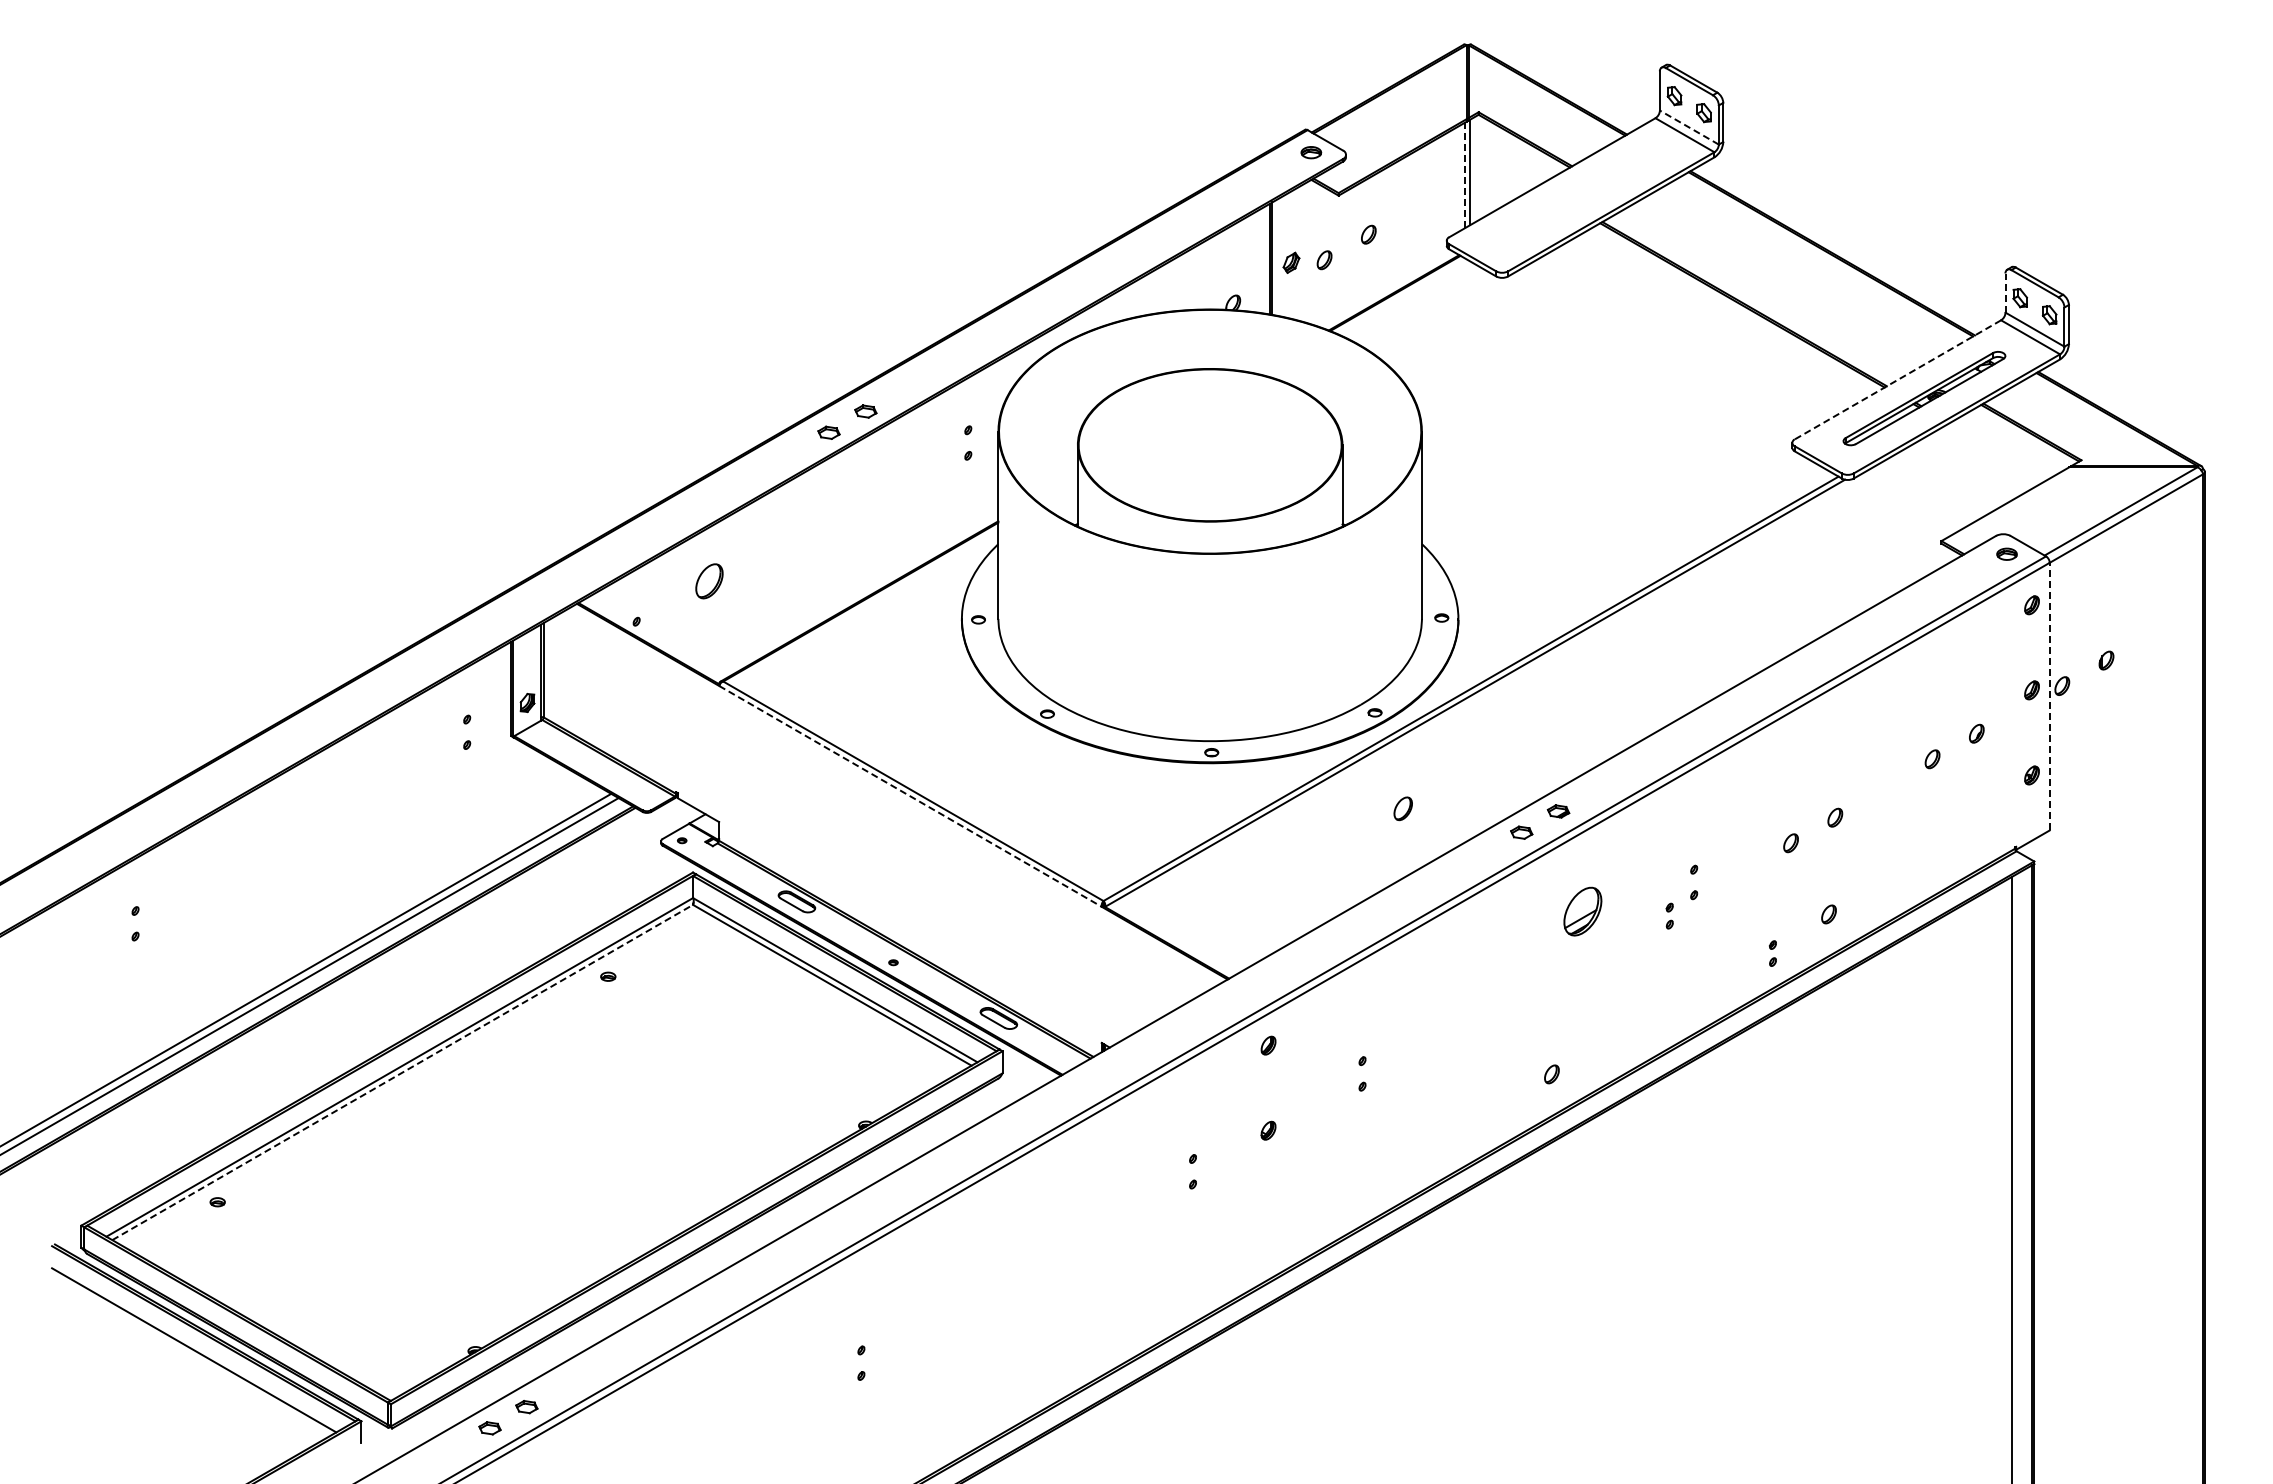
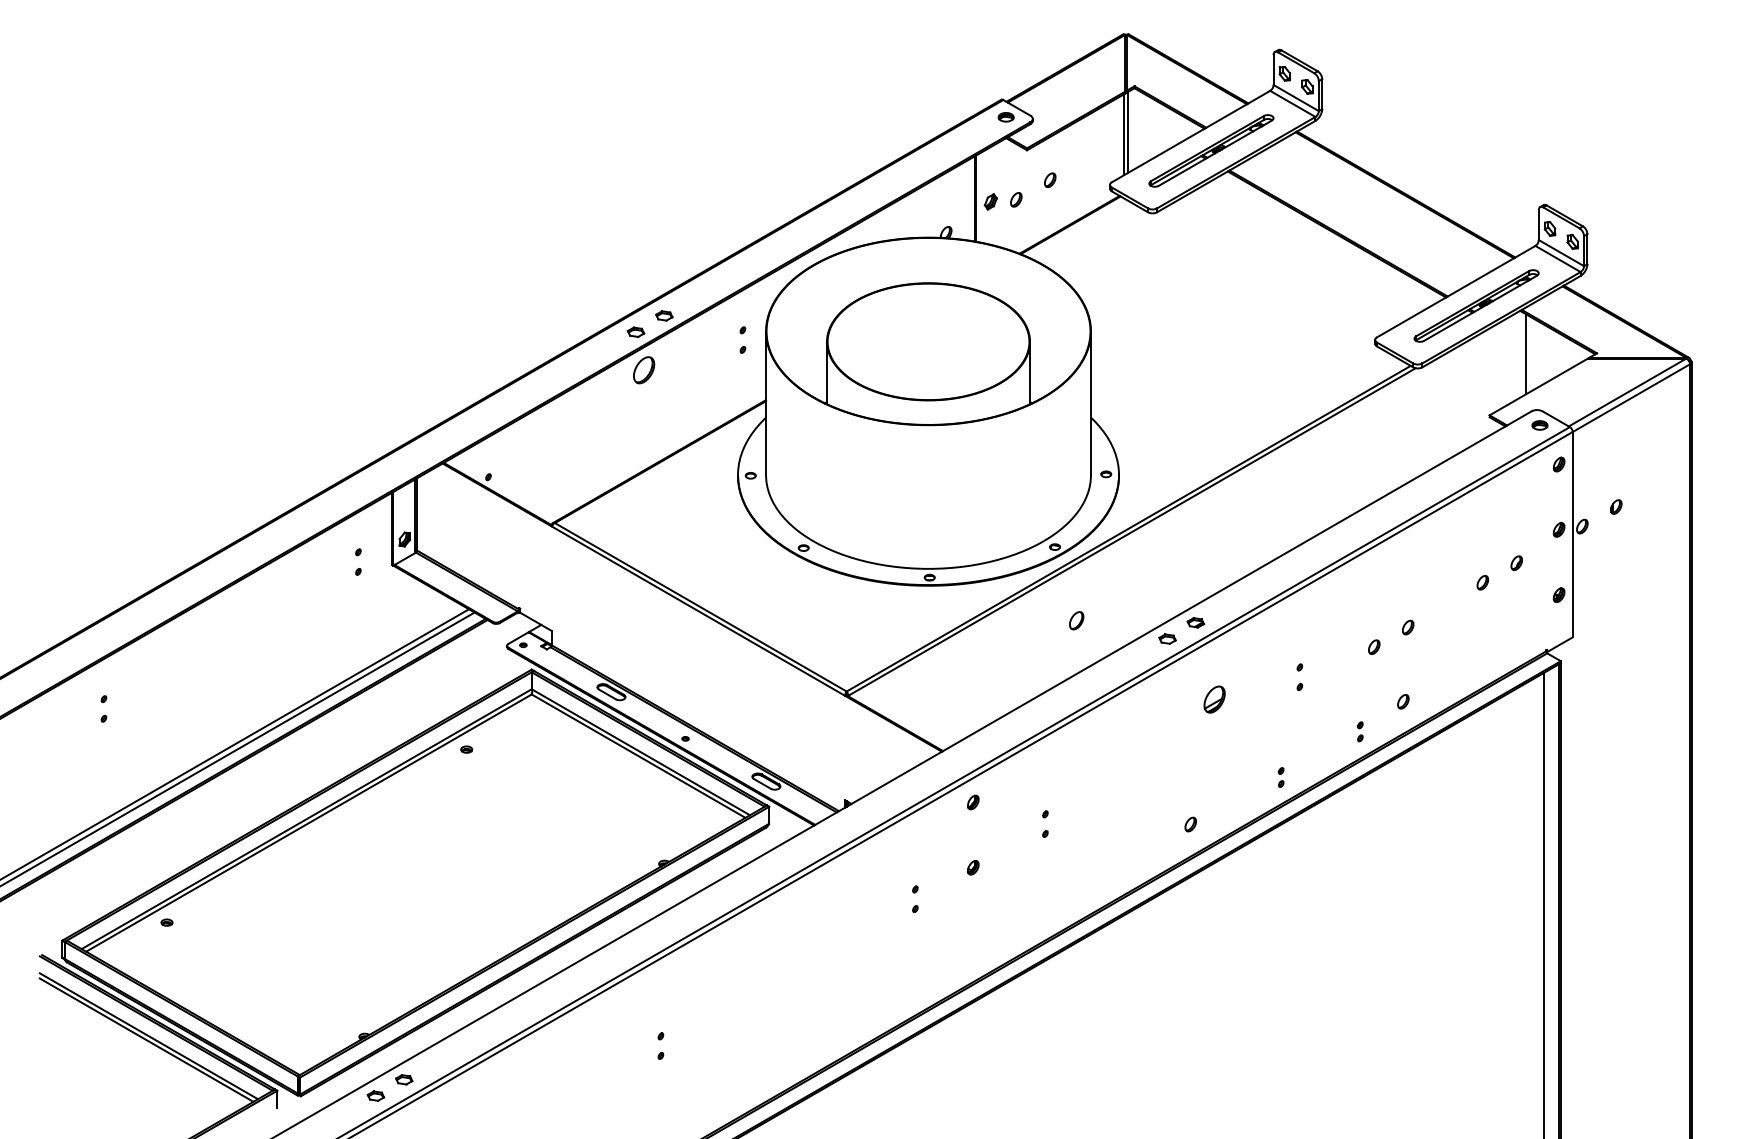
line: (1688, 127) -> (1295, 97), dashed -> solid
line: (1465, 175) -> (1124, 134), dashed -> solid
part: (1578, 196) -> (1211, 150), added
line: (2005, 293) -> (1538, 225), dashed -> solid
line: (1897, 380) -> (1455, 292), dashed -> solid
line: (1989, 461) -> (1526, 354), added
part: (709, 581) -> (644, 370), moved
line: (2049, 696) -> (1572, 534), dashed -> solid
line: (910, 796) -> (698, 611), dashed -> solid
part: (1583, 911) -> (1214, 699), size x0.71
part: (1669, 915) -> (1280, 777), moved
line: (403, 1072) -> (309, 823), dashed -> solid
line: (190, 1355) -> (146, 1040), added

